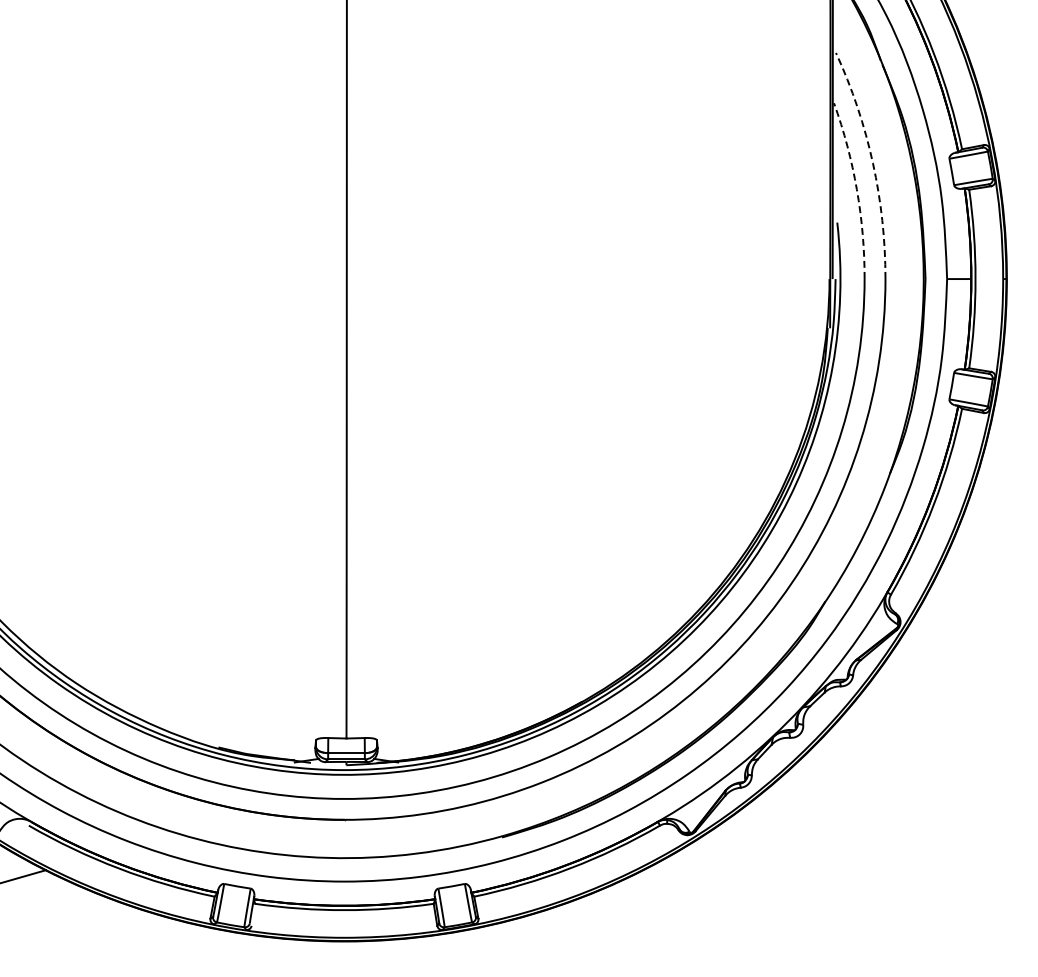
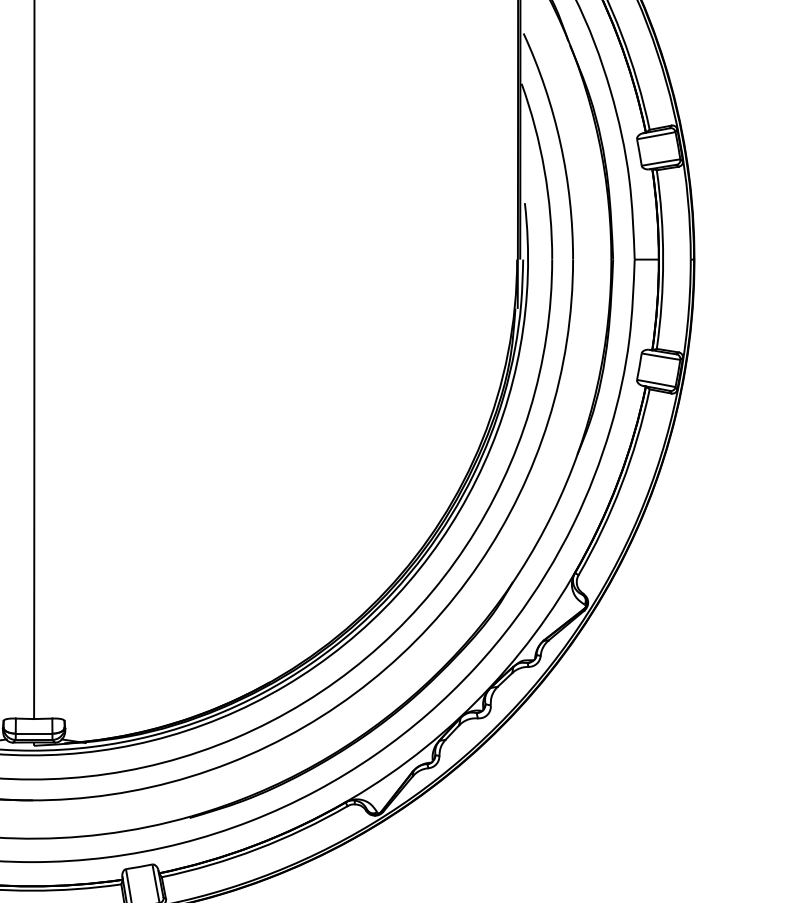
arc: (872, 163) -> (560, 144), dashed -> solid
arc: (856, 189) -> (544, 170), dashed -> solid

